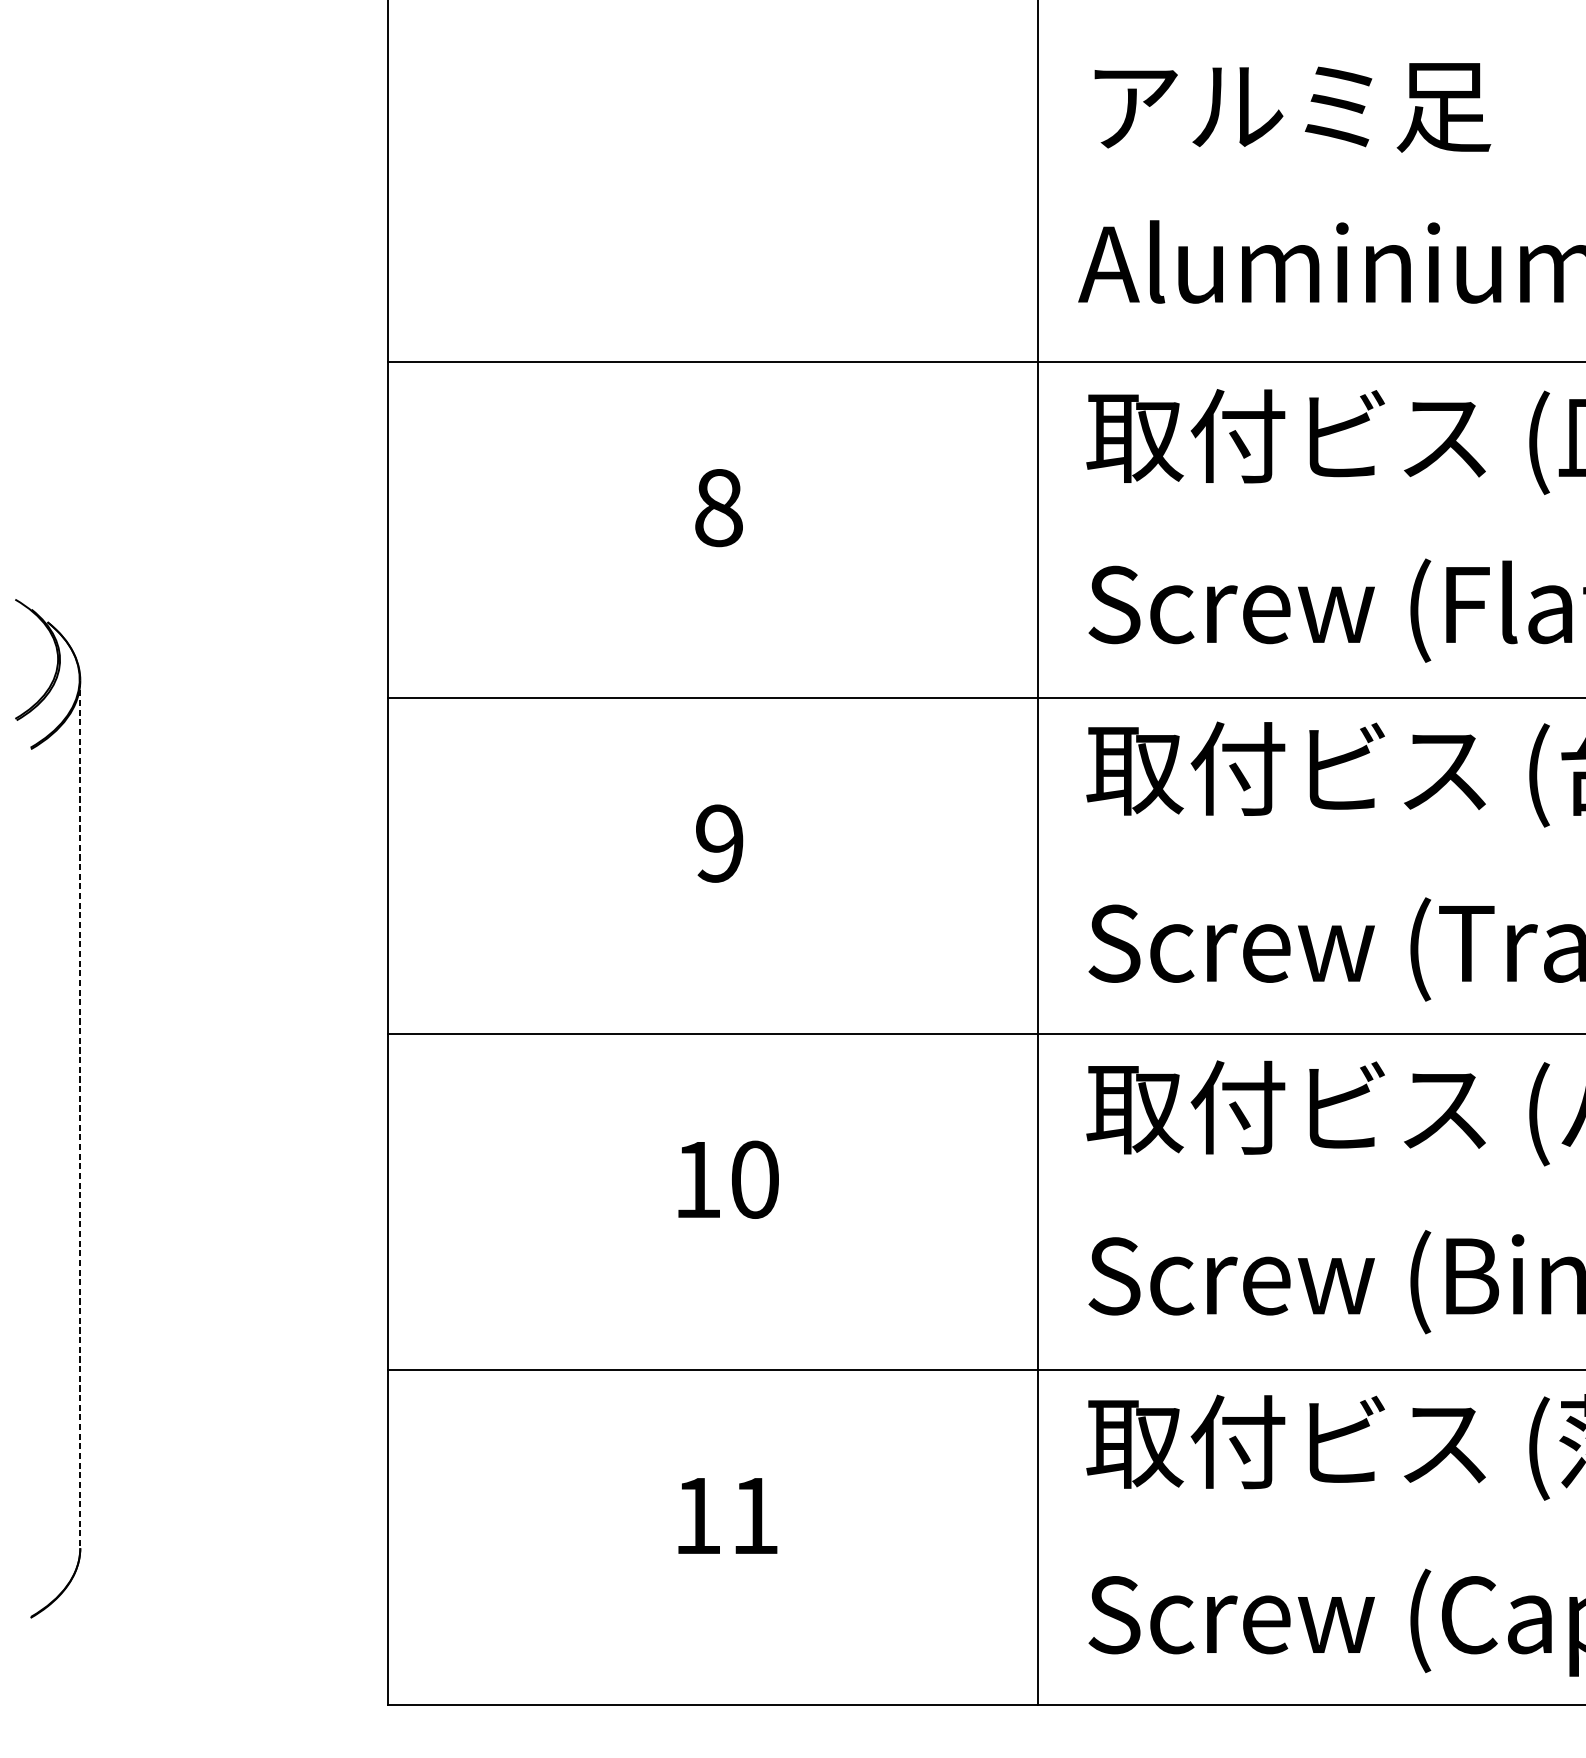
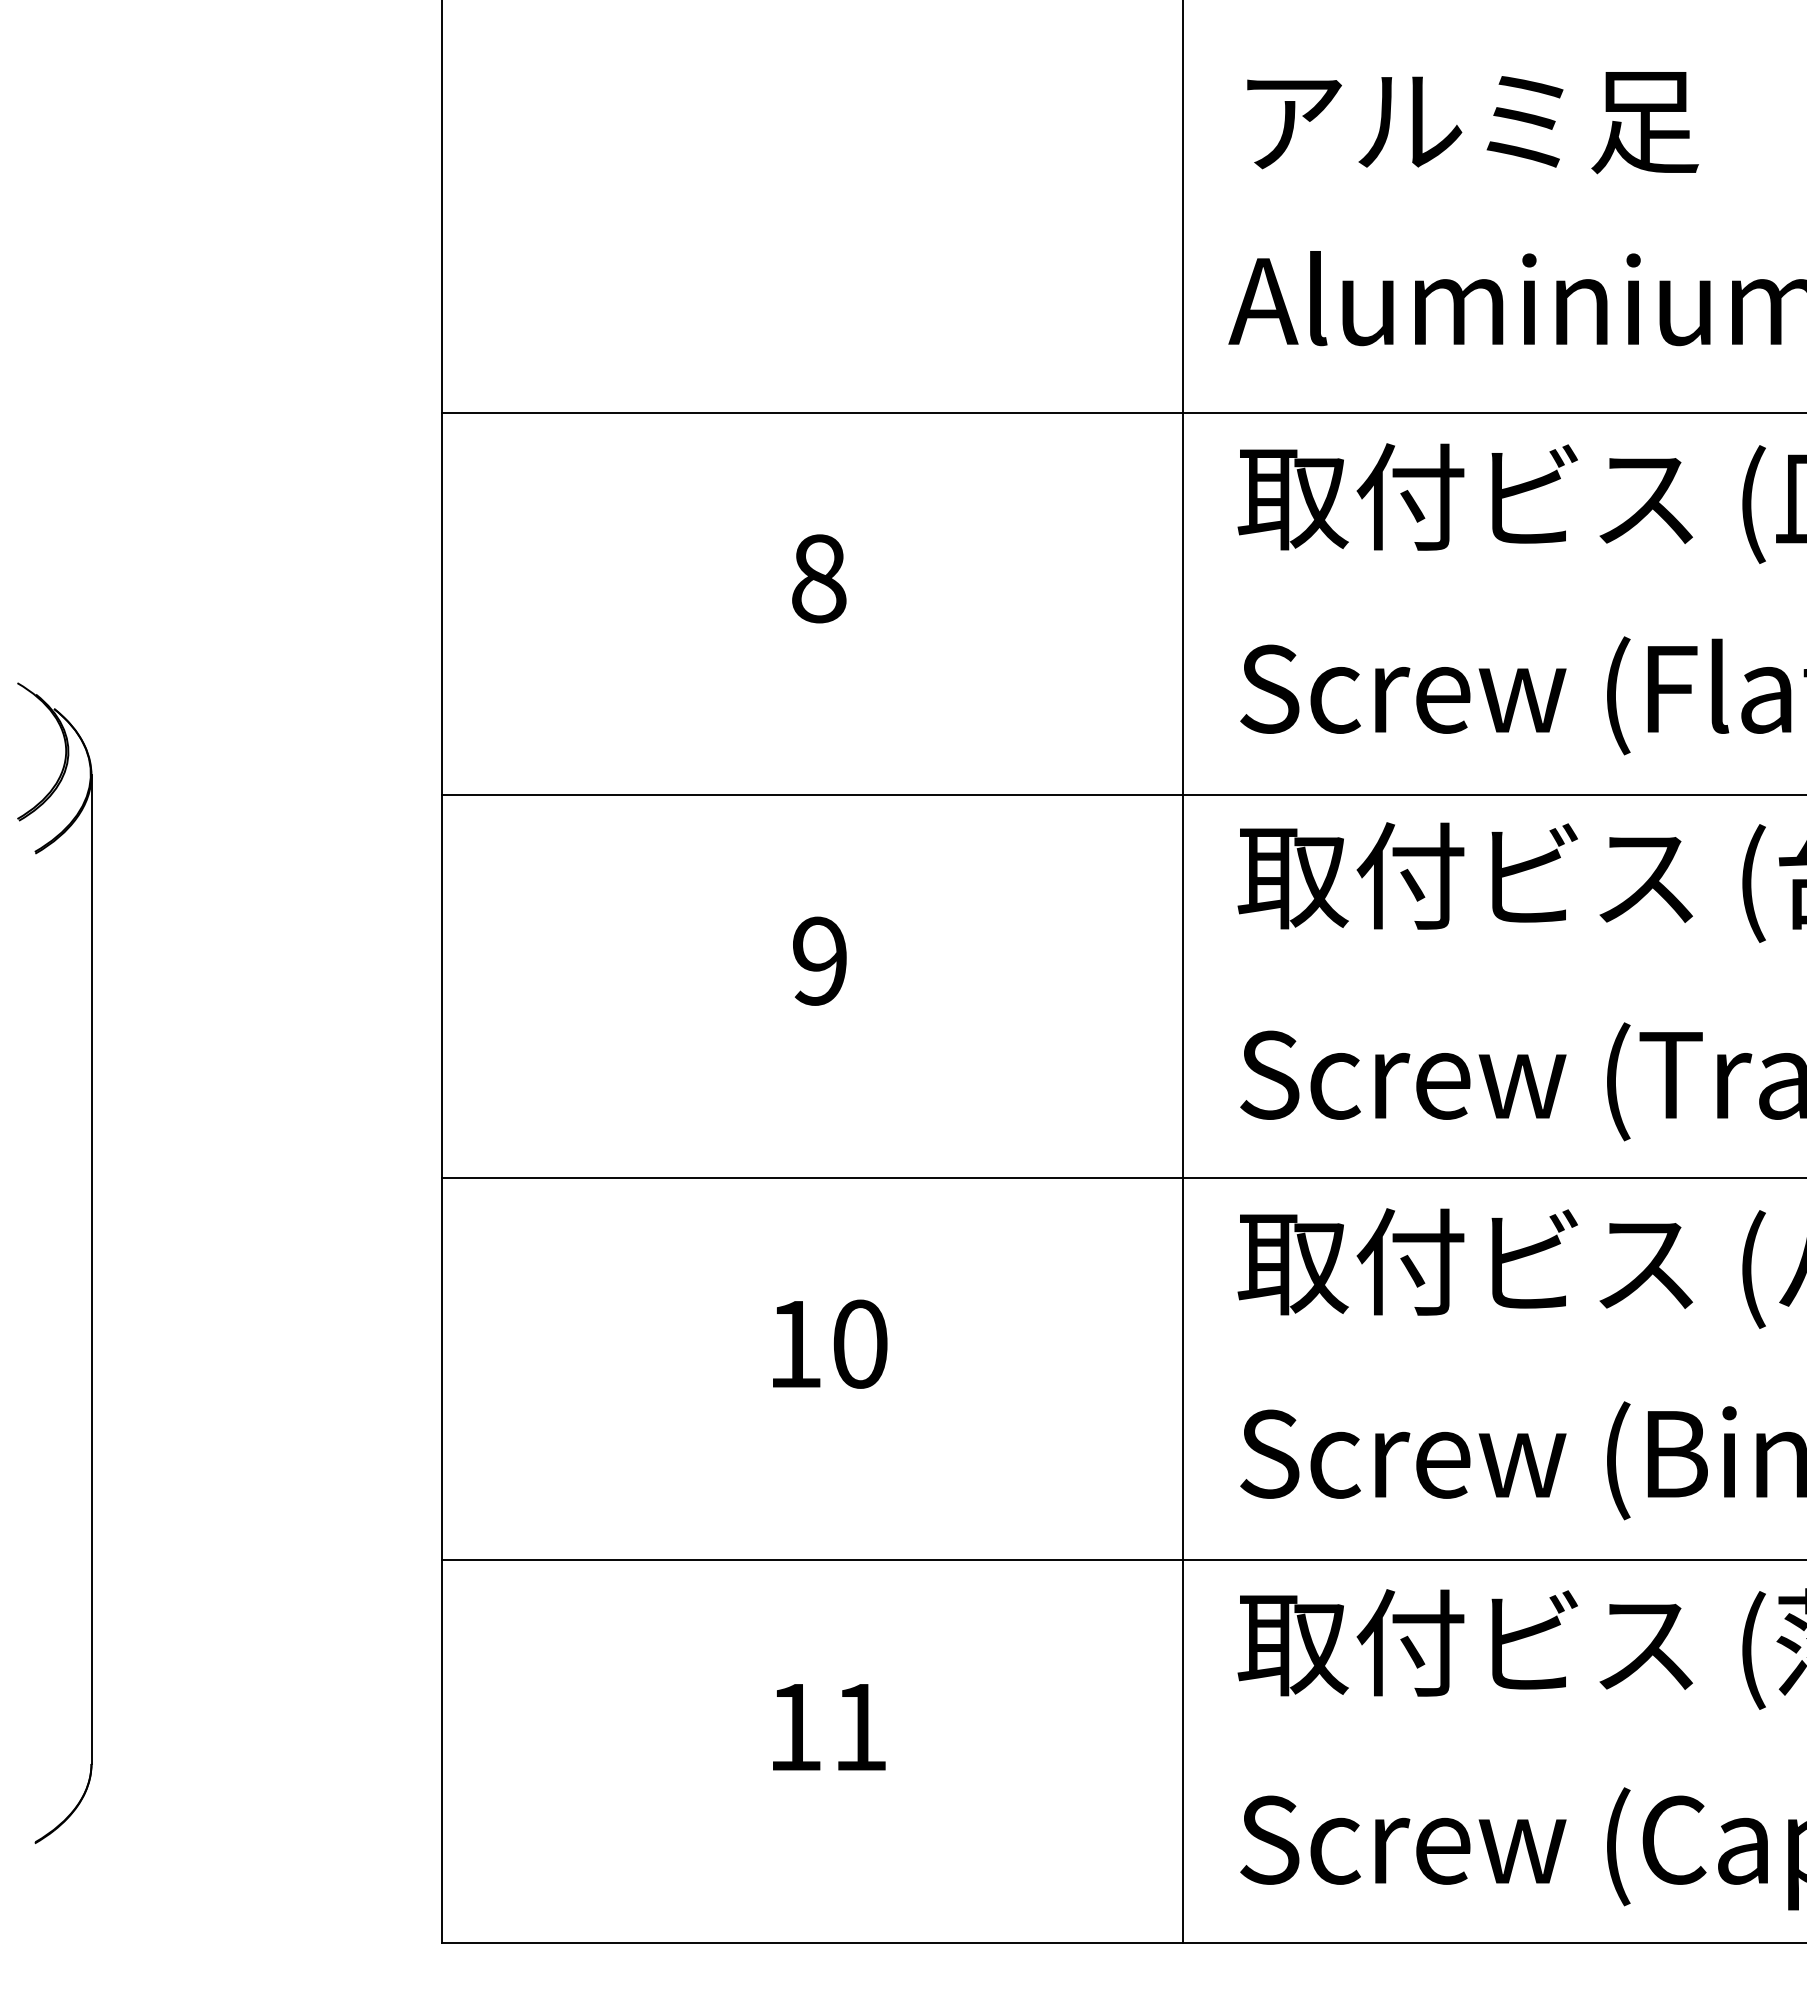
line: (80, 1115) -> (91, 1270), dashed -> solid

